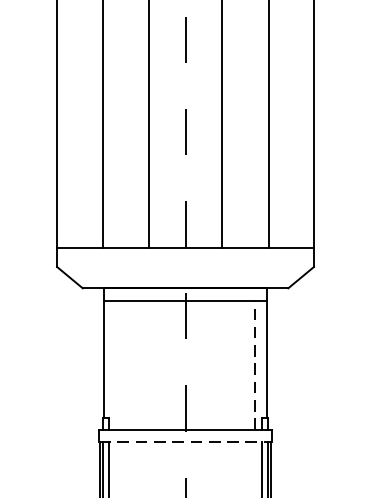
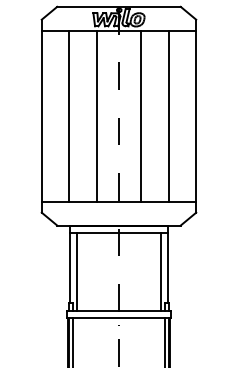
line: (116, 364) -> (77, 271), added
line: (254, 364) -> (160, 271), dashed -> solid
line: (186, 442) -> (119, 318), dashed -> solid

